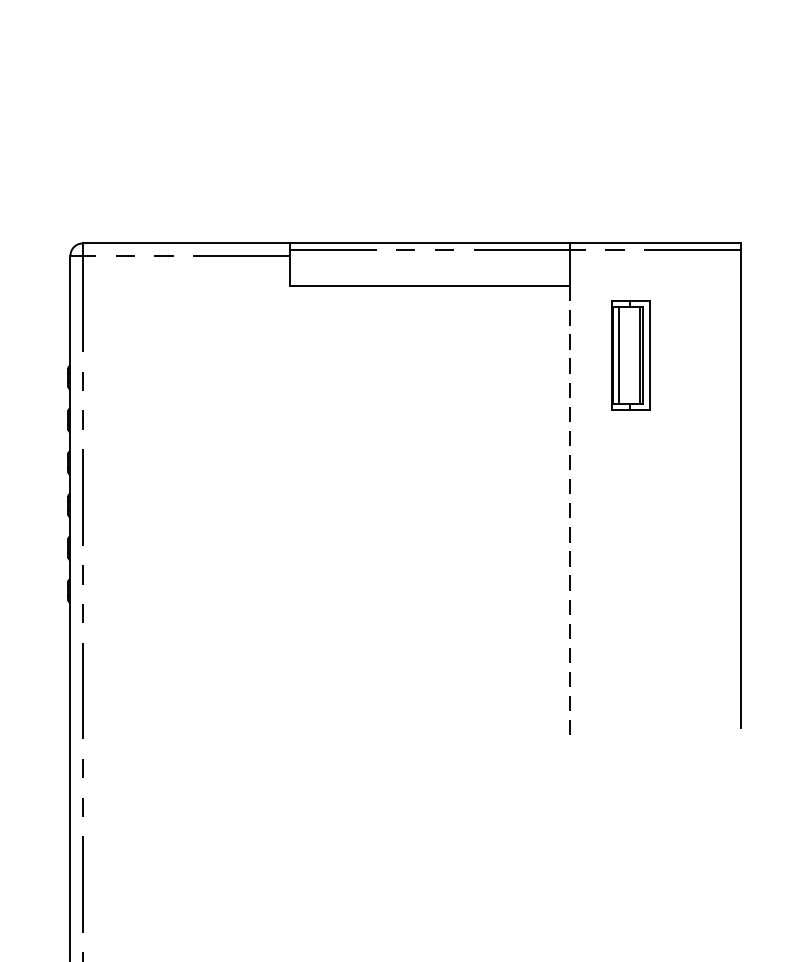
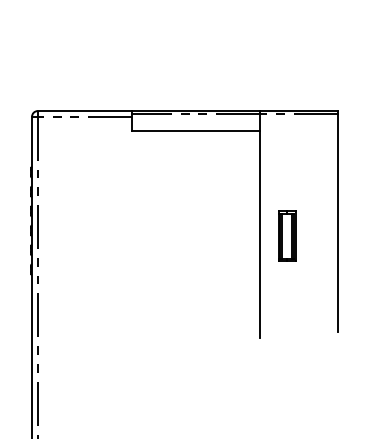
part: (630, 353) -> (287, 235), moved
line: (571, 513) -> (260, 234), dashed -> solid

